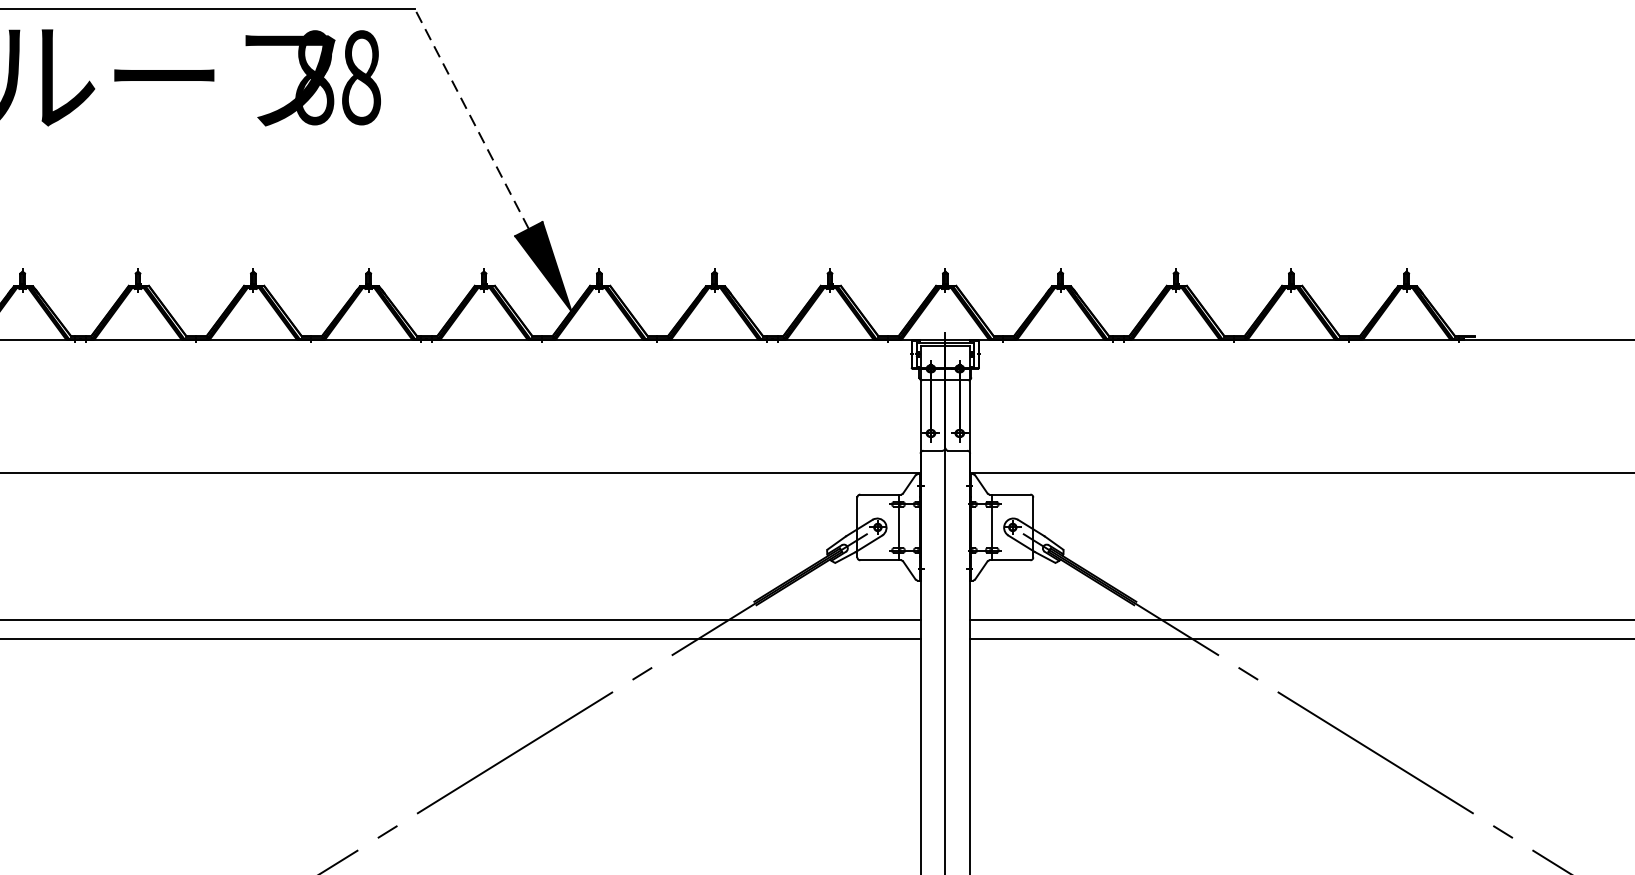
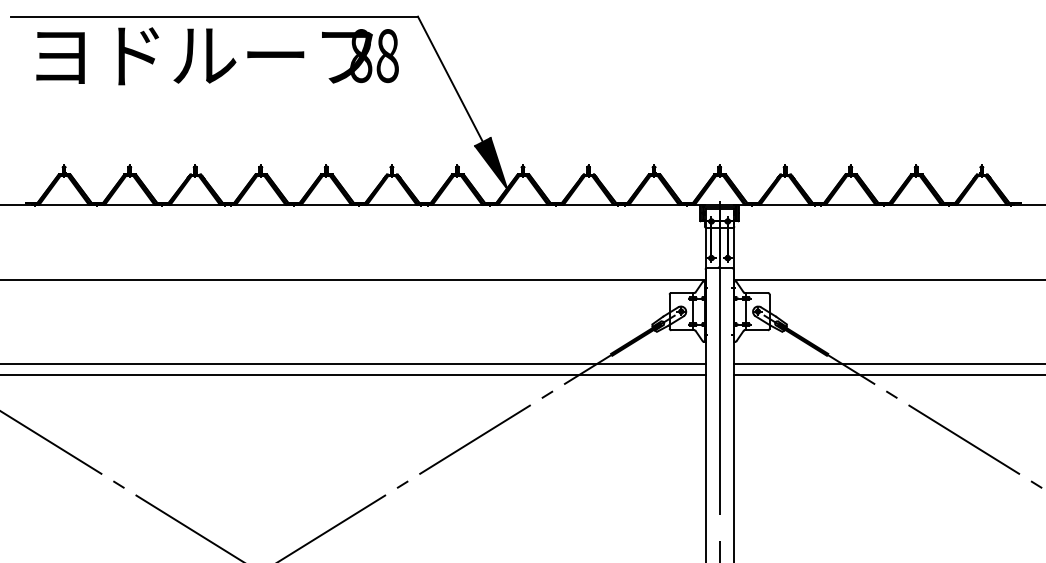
line: (471, 119) -> (450, 79), dashed -> solid

